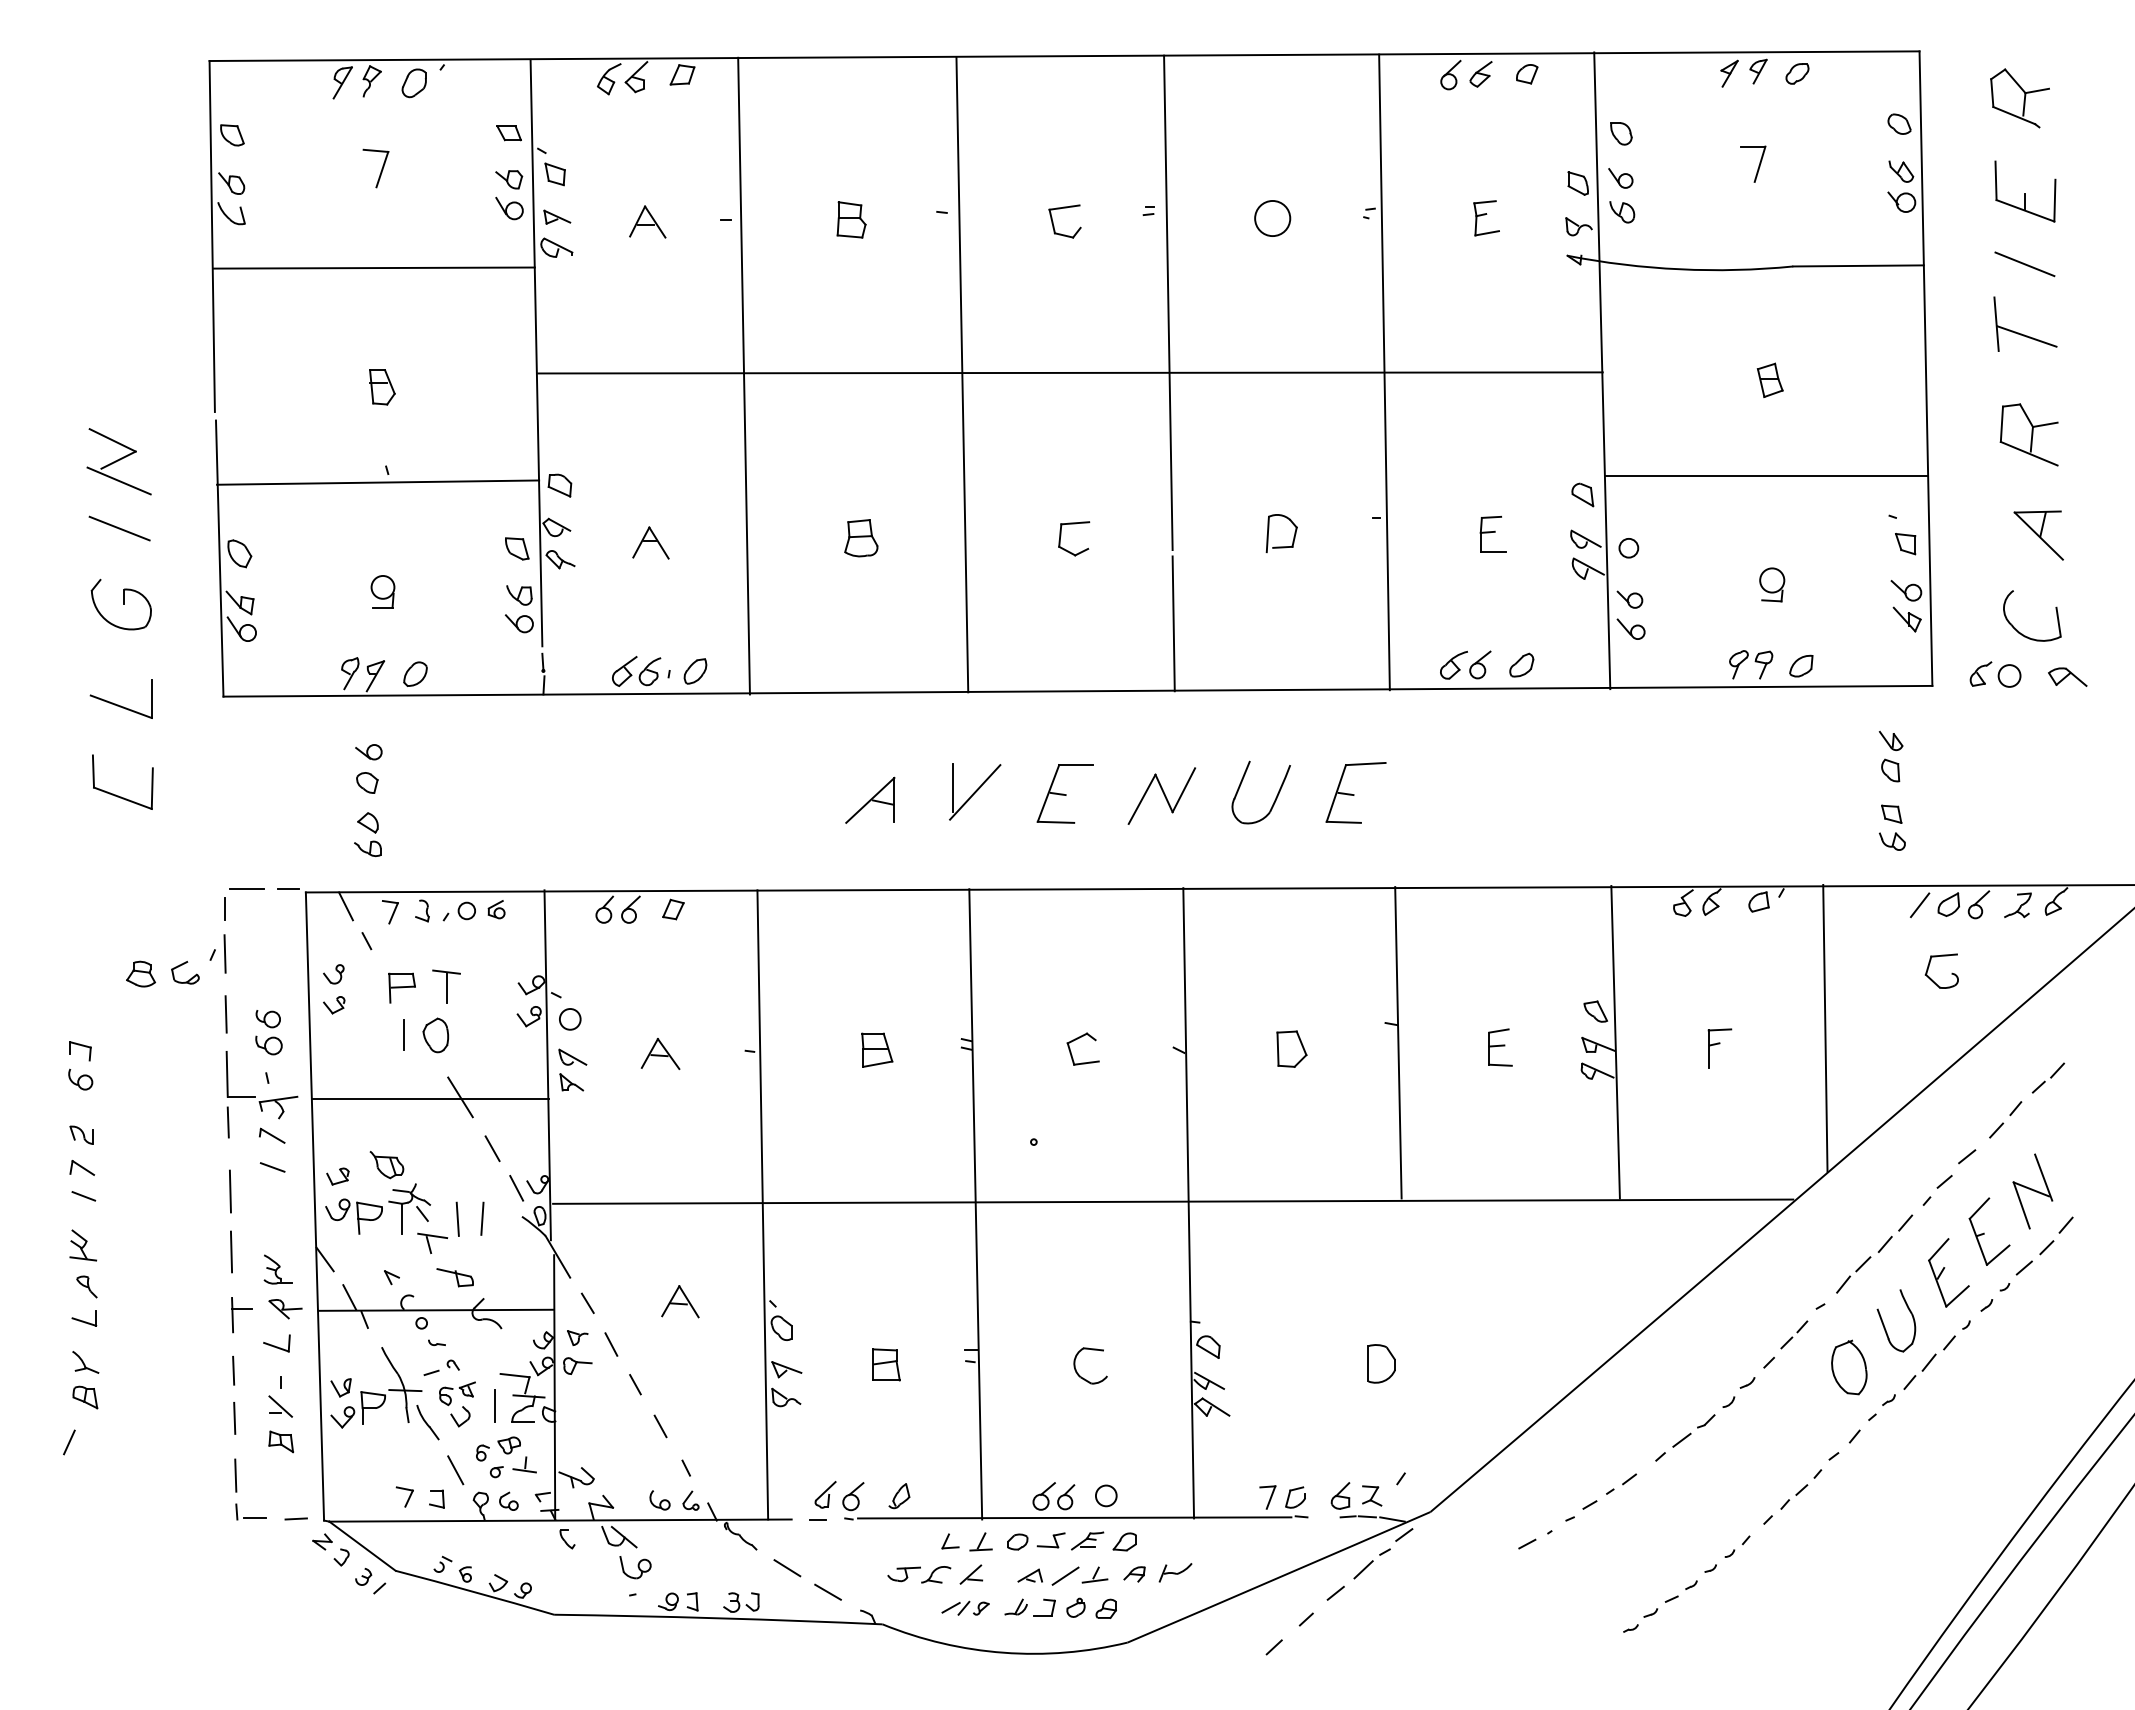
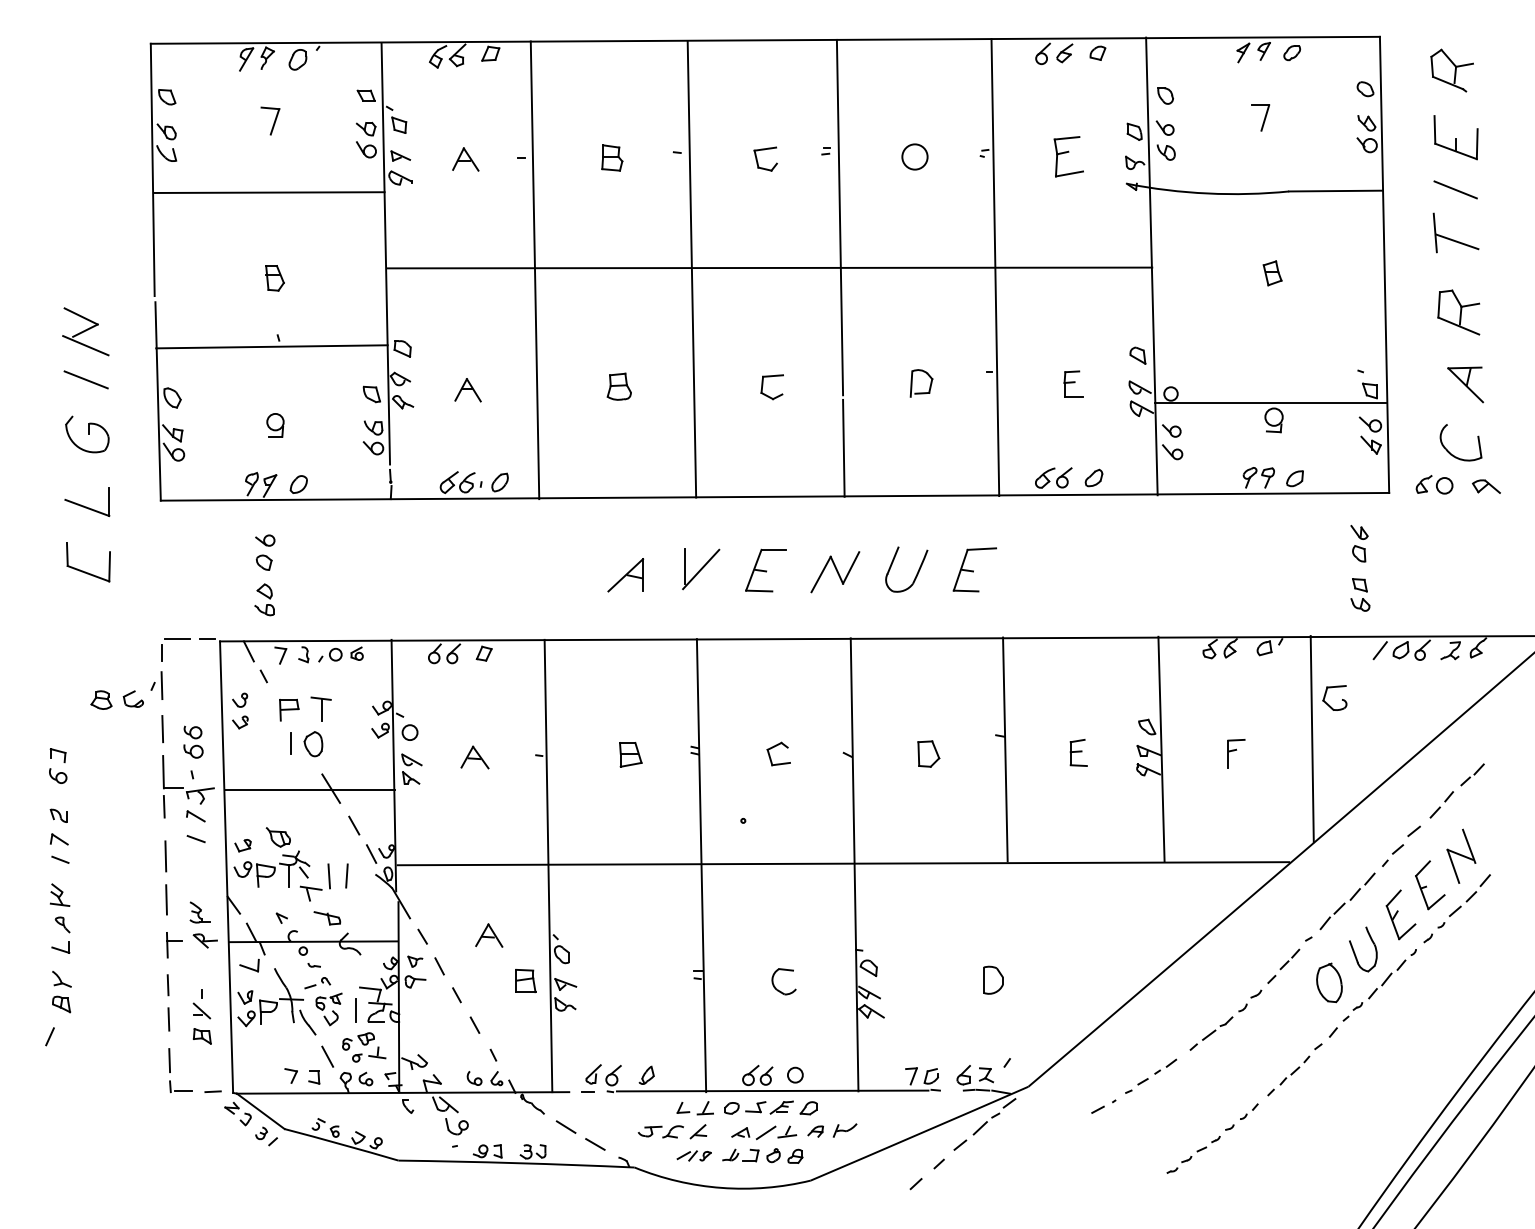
part: (1486, 218) -> (1068, 156), size x1.6
line: (1767, 476) -> (1270, 403), moved
part: (1951, 973) -> (1341, 699), moved
part: (276, 1343) -> (249, 965), moved
part: (886, 1364) -> (525, 980), moved

